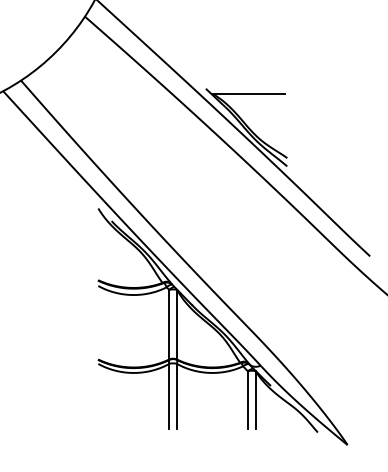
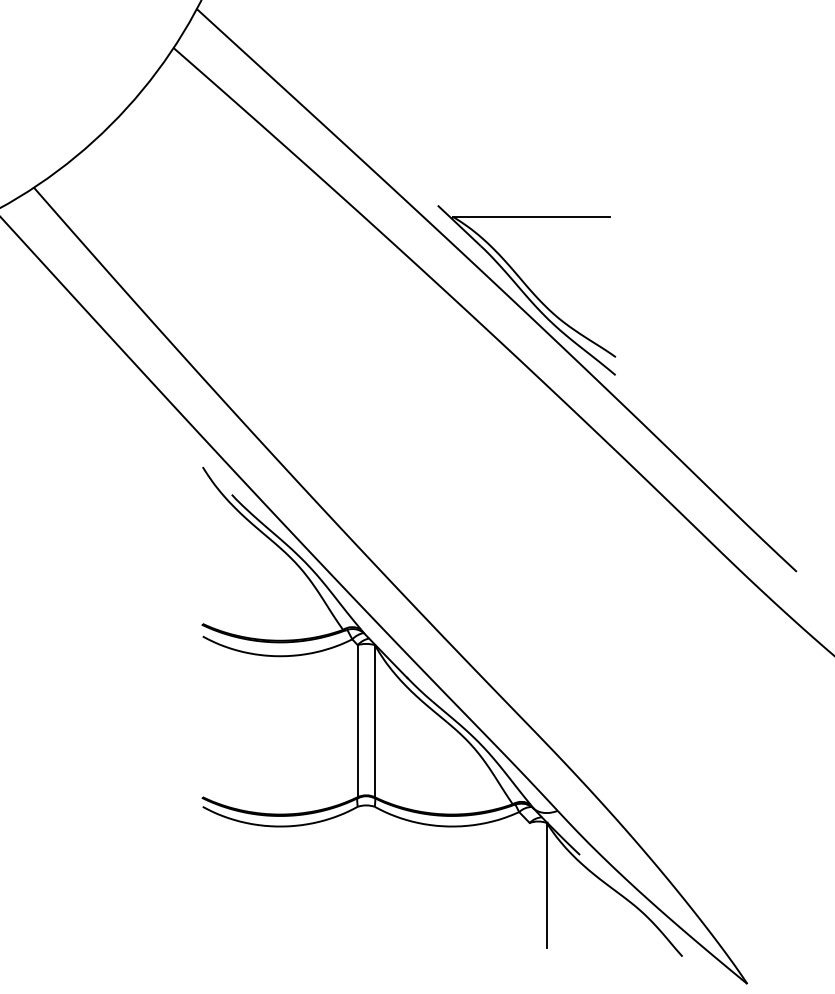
line: (169, 395) -> (358, 875), removed
line: (177, 395) -> (375, 875), removed
line: (247, 399) -> (528, 884), removed

